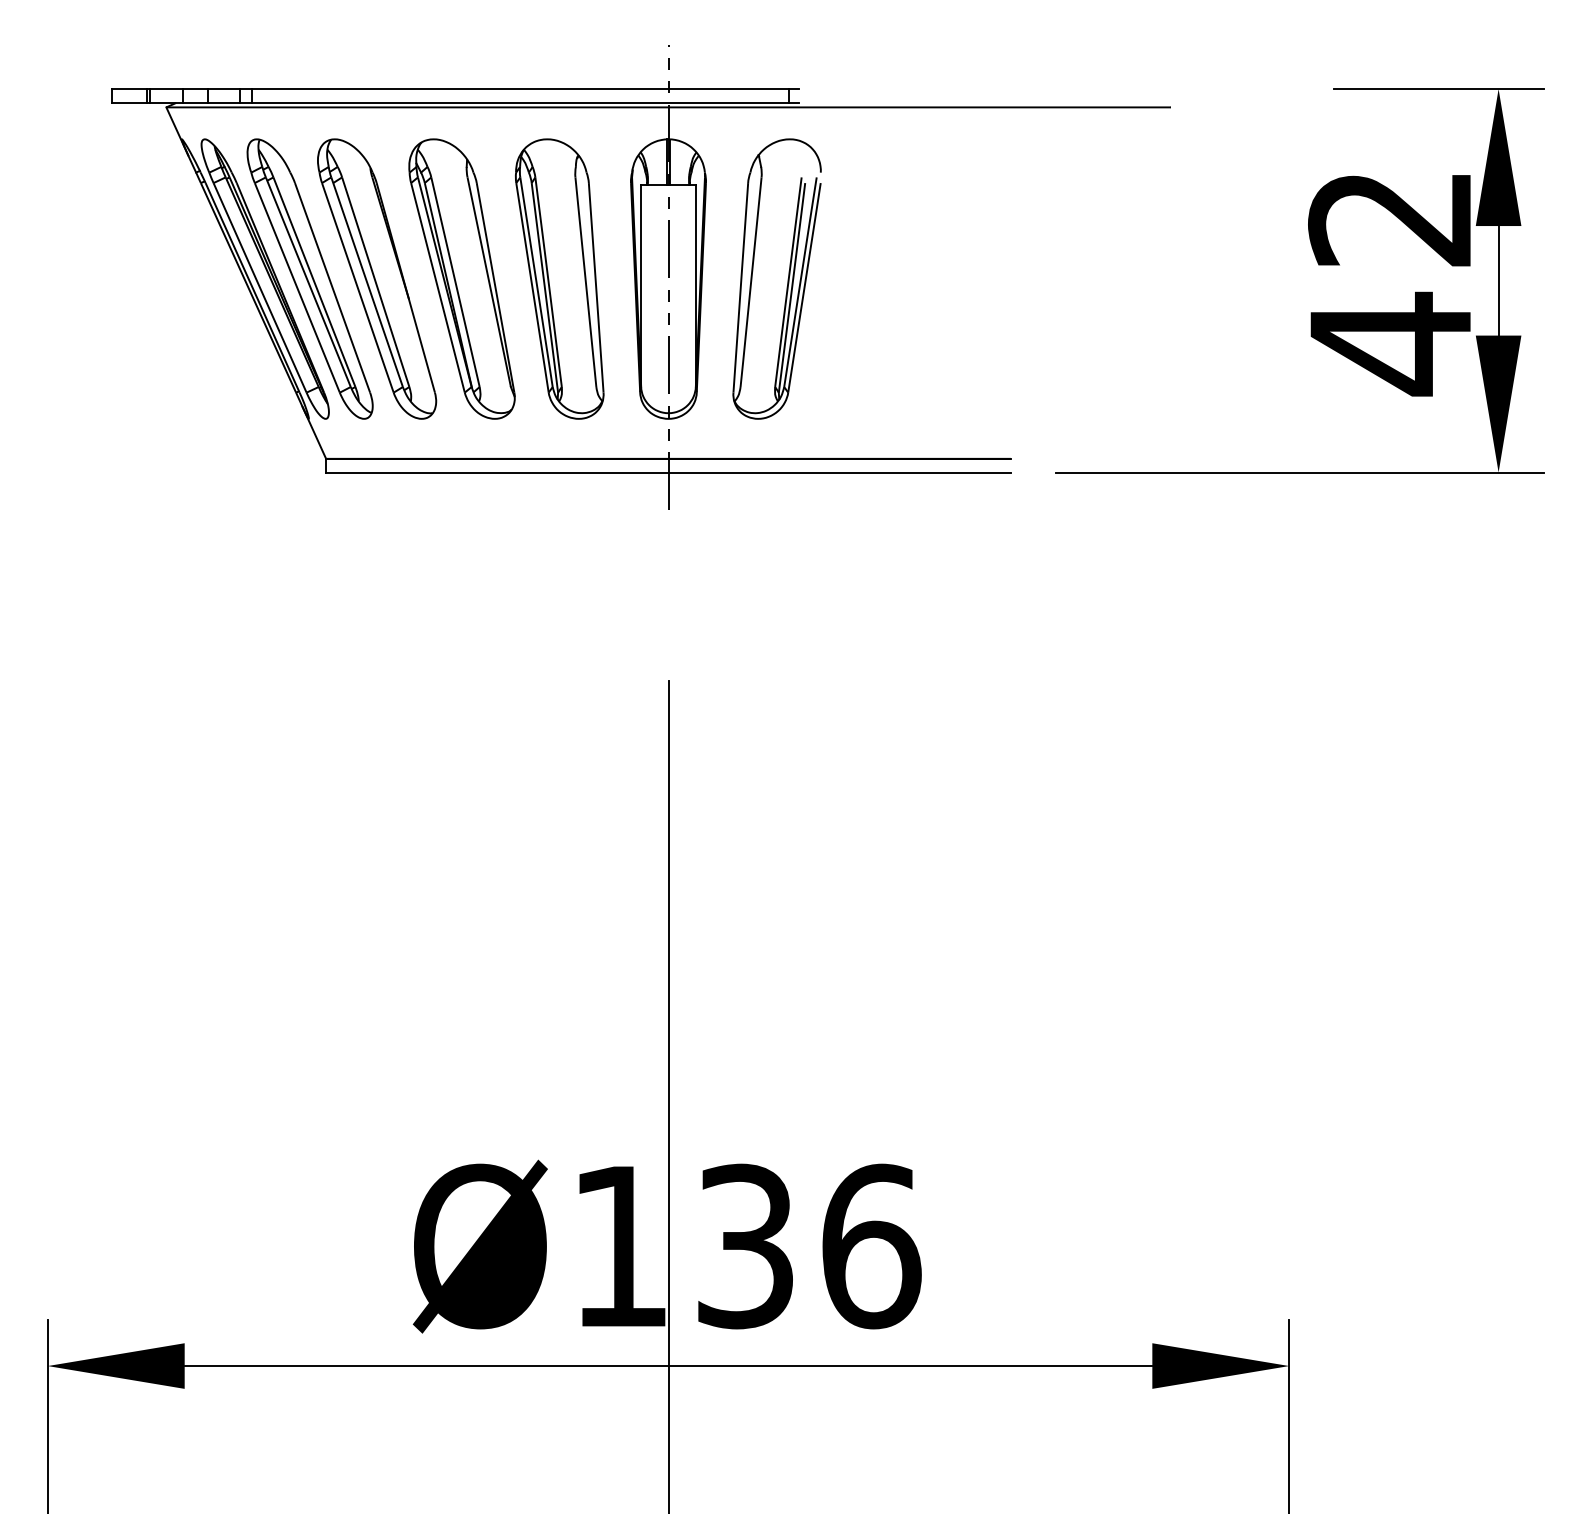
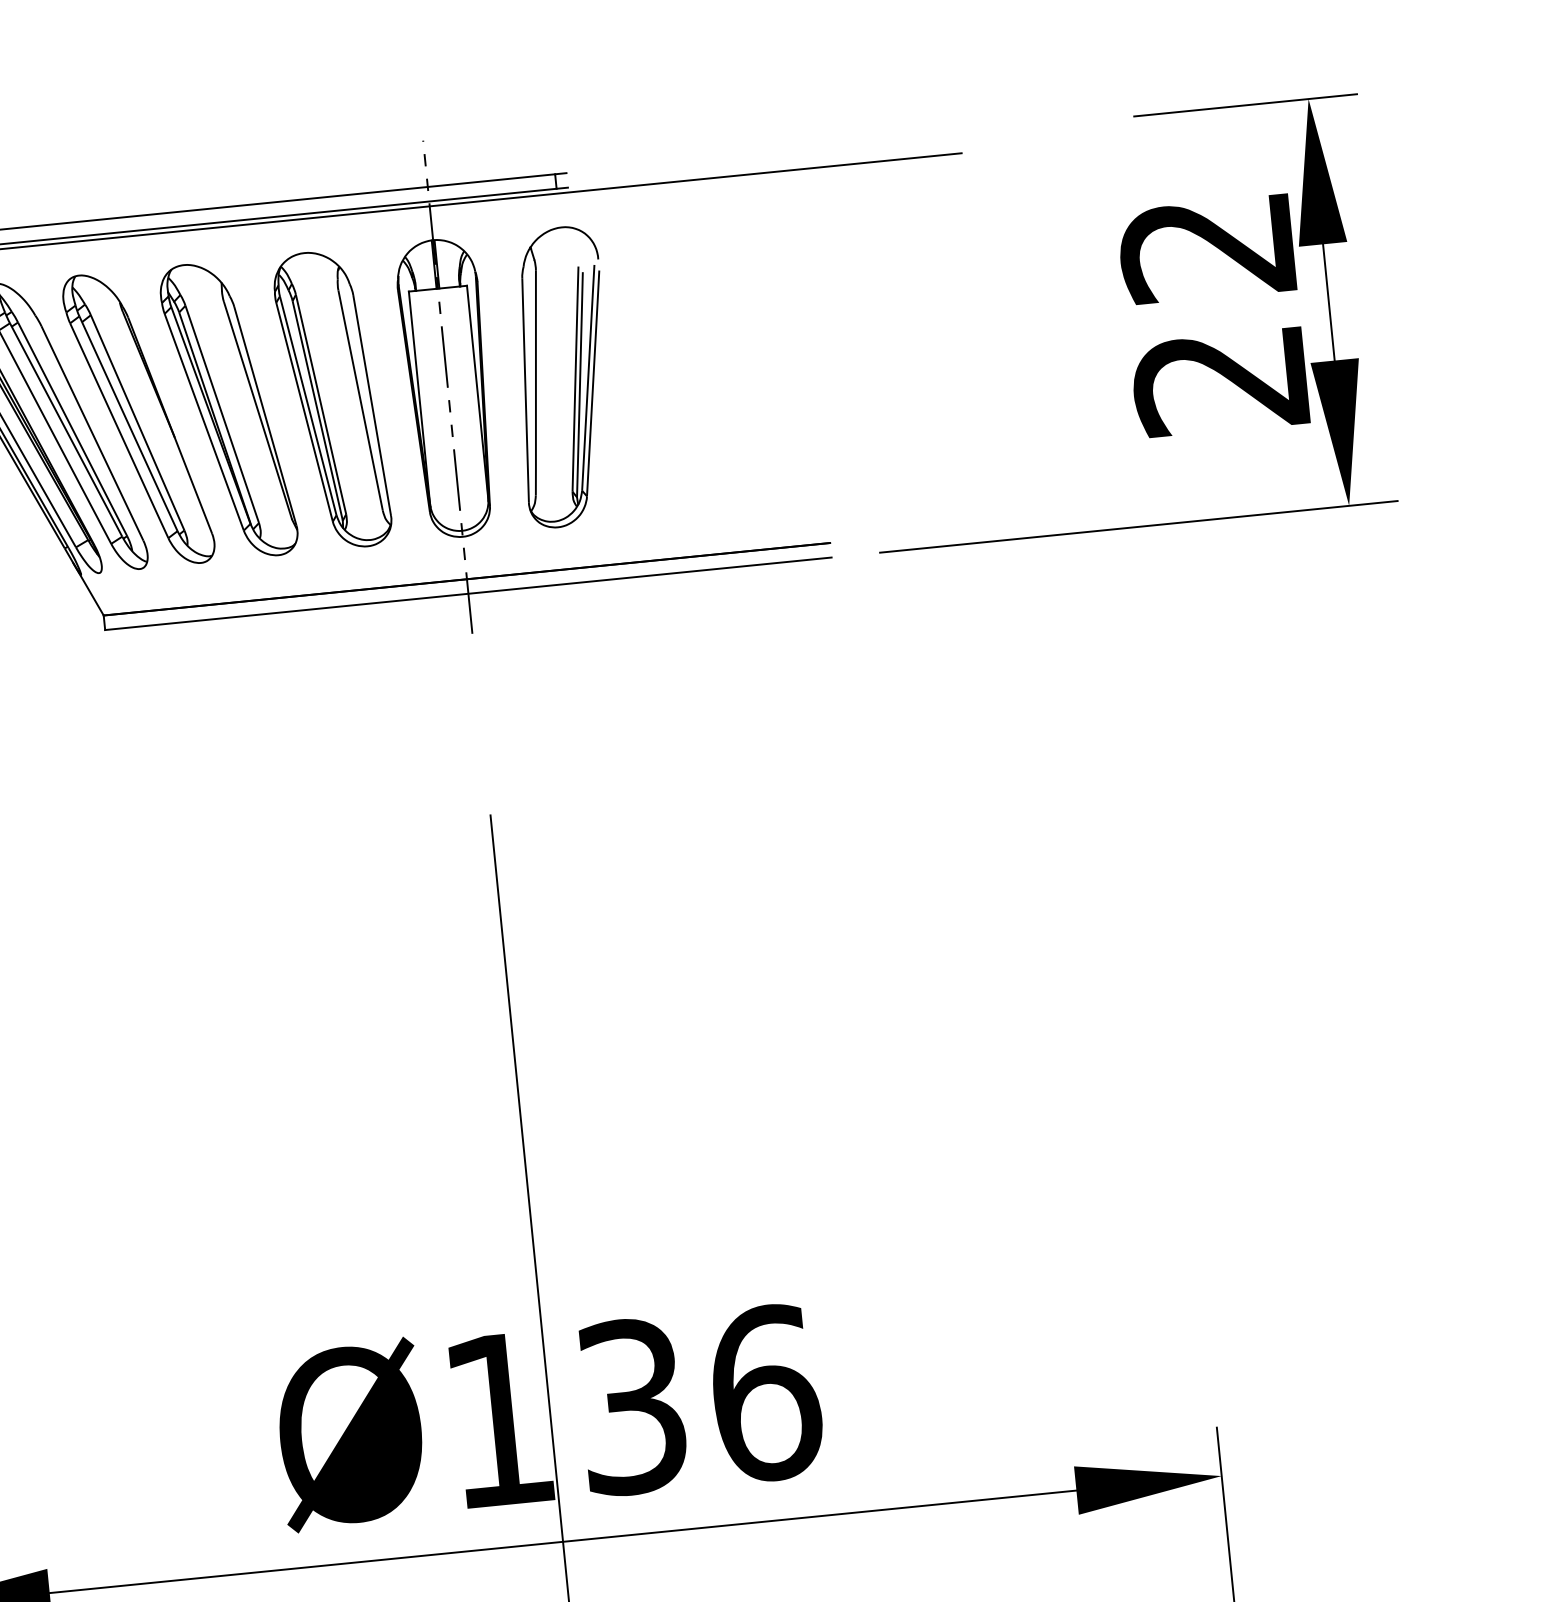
text: (1389, 343) -> (1219, 380), 42 -> 22

